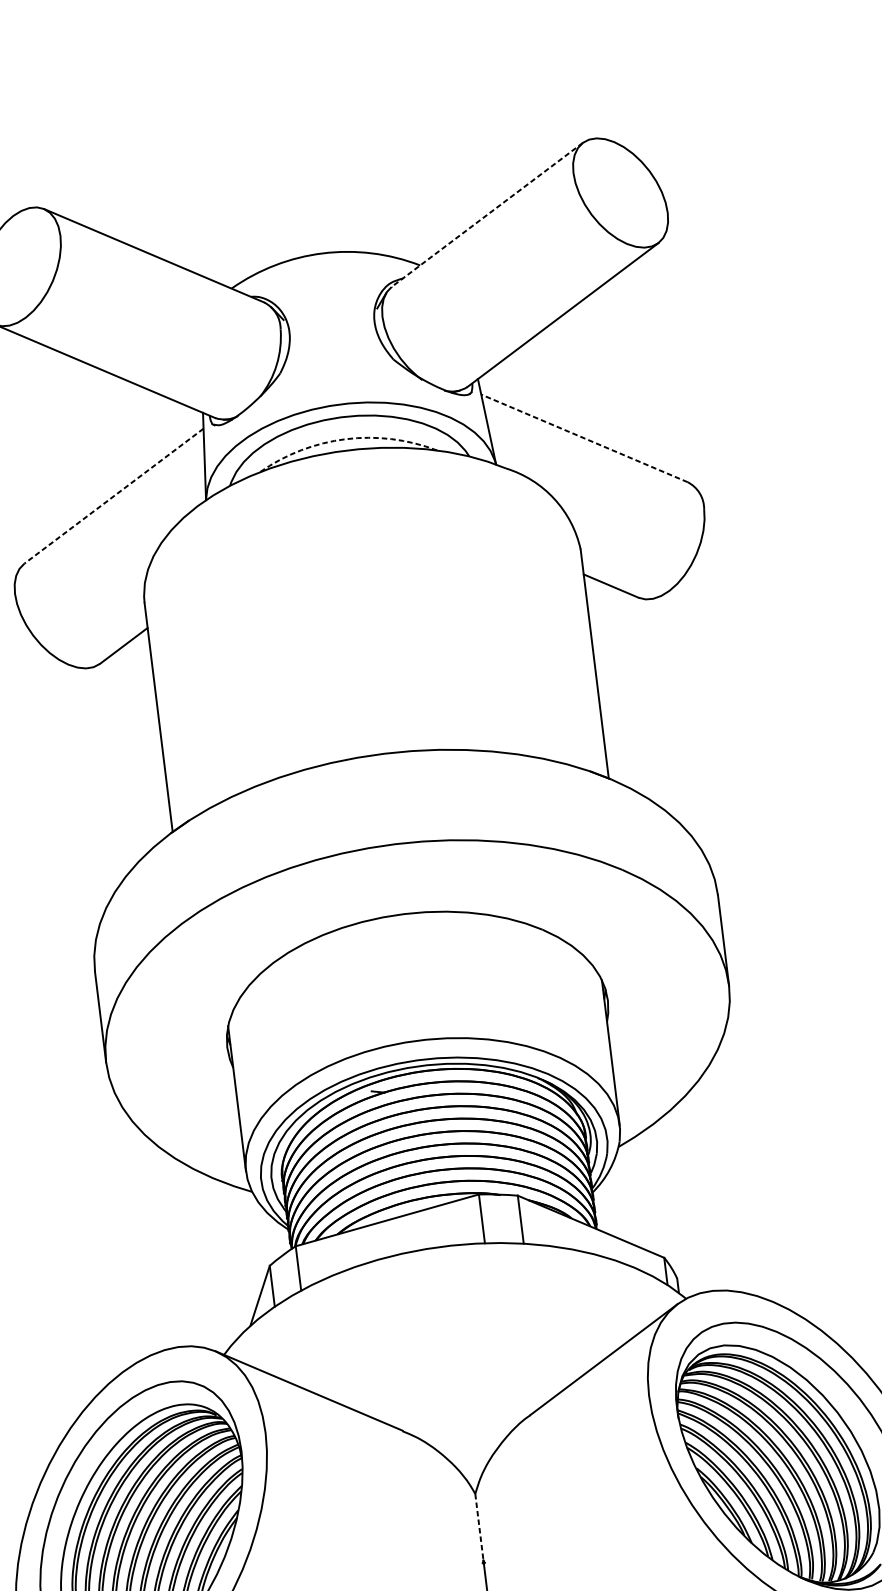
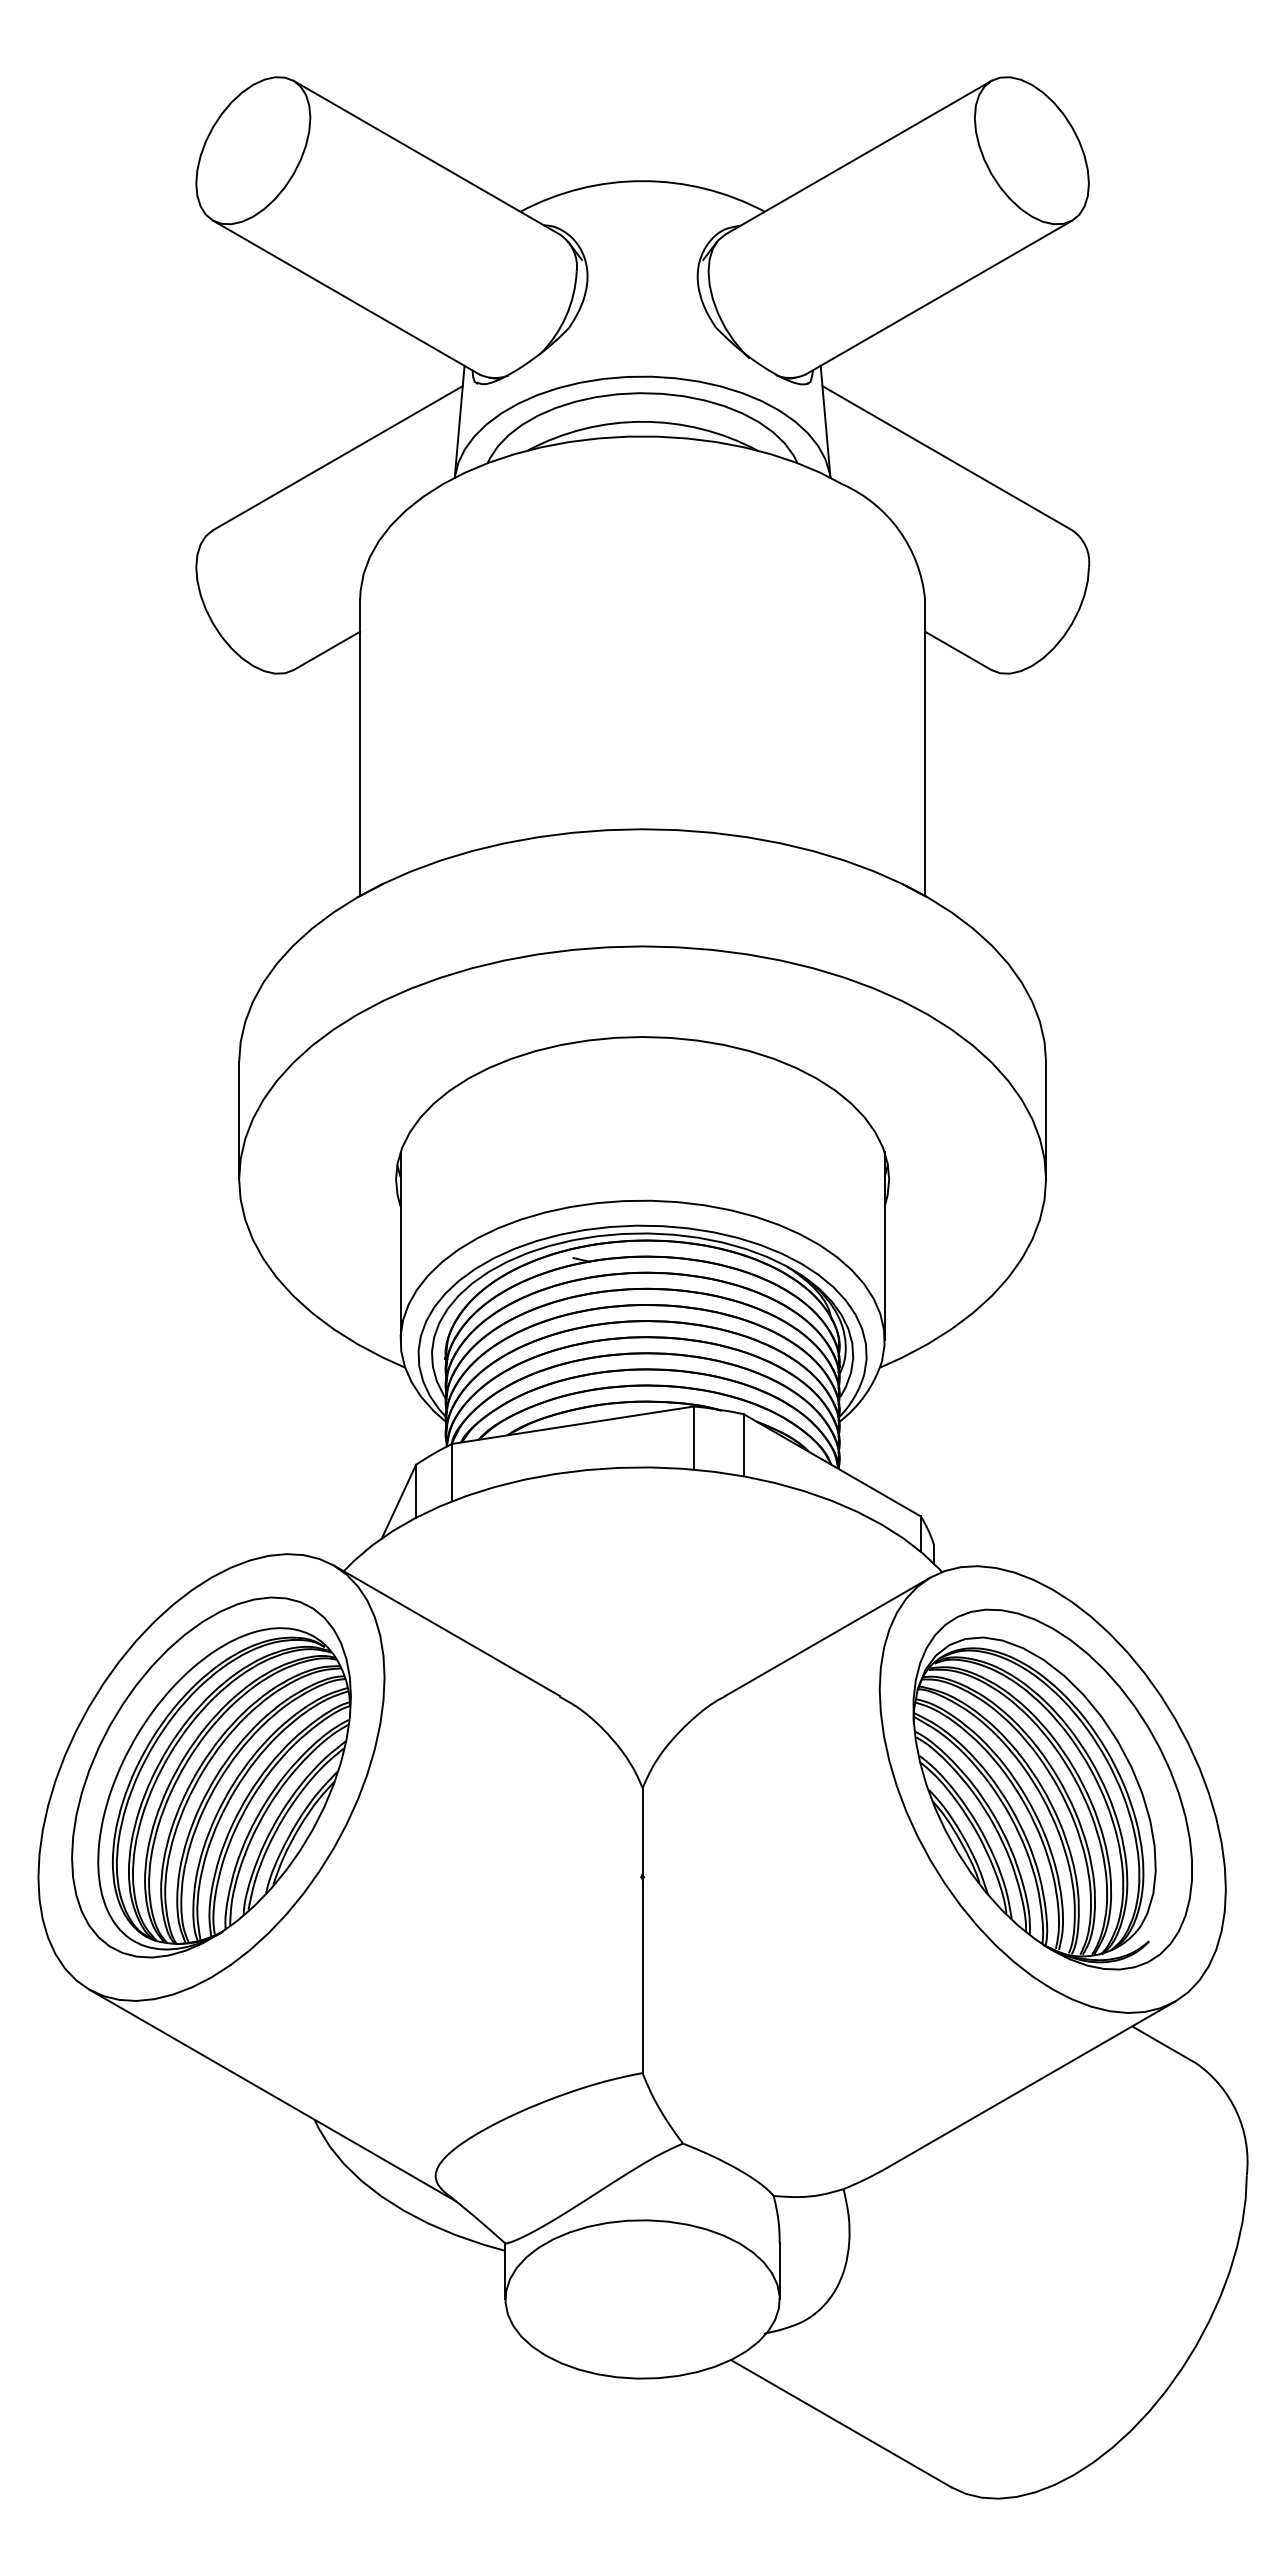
line: (487, 214) -> (858, 157), dashed -> solid
line: (583, 437) -> (946, 457), dashed -> solid
arc: (345, 438) -> (642, 421), dashed -> solid
line: (113, 496) -> (337, 458), dashed -> solid
line: (479, 1527) -> (642, 1831), dashed -> solid

